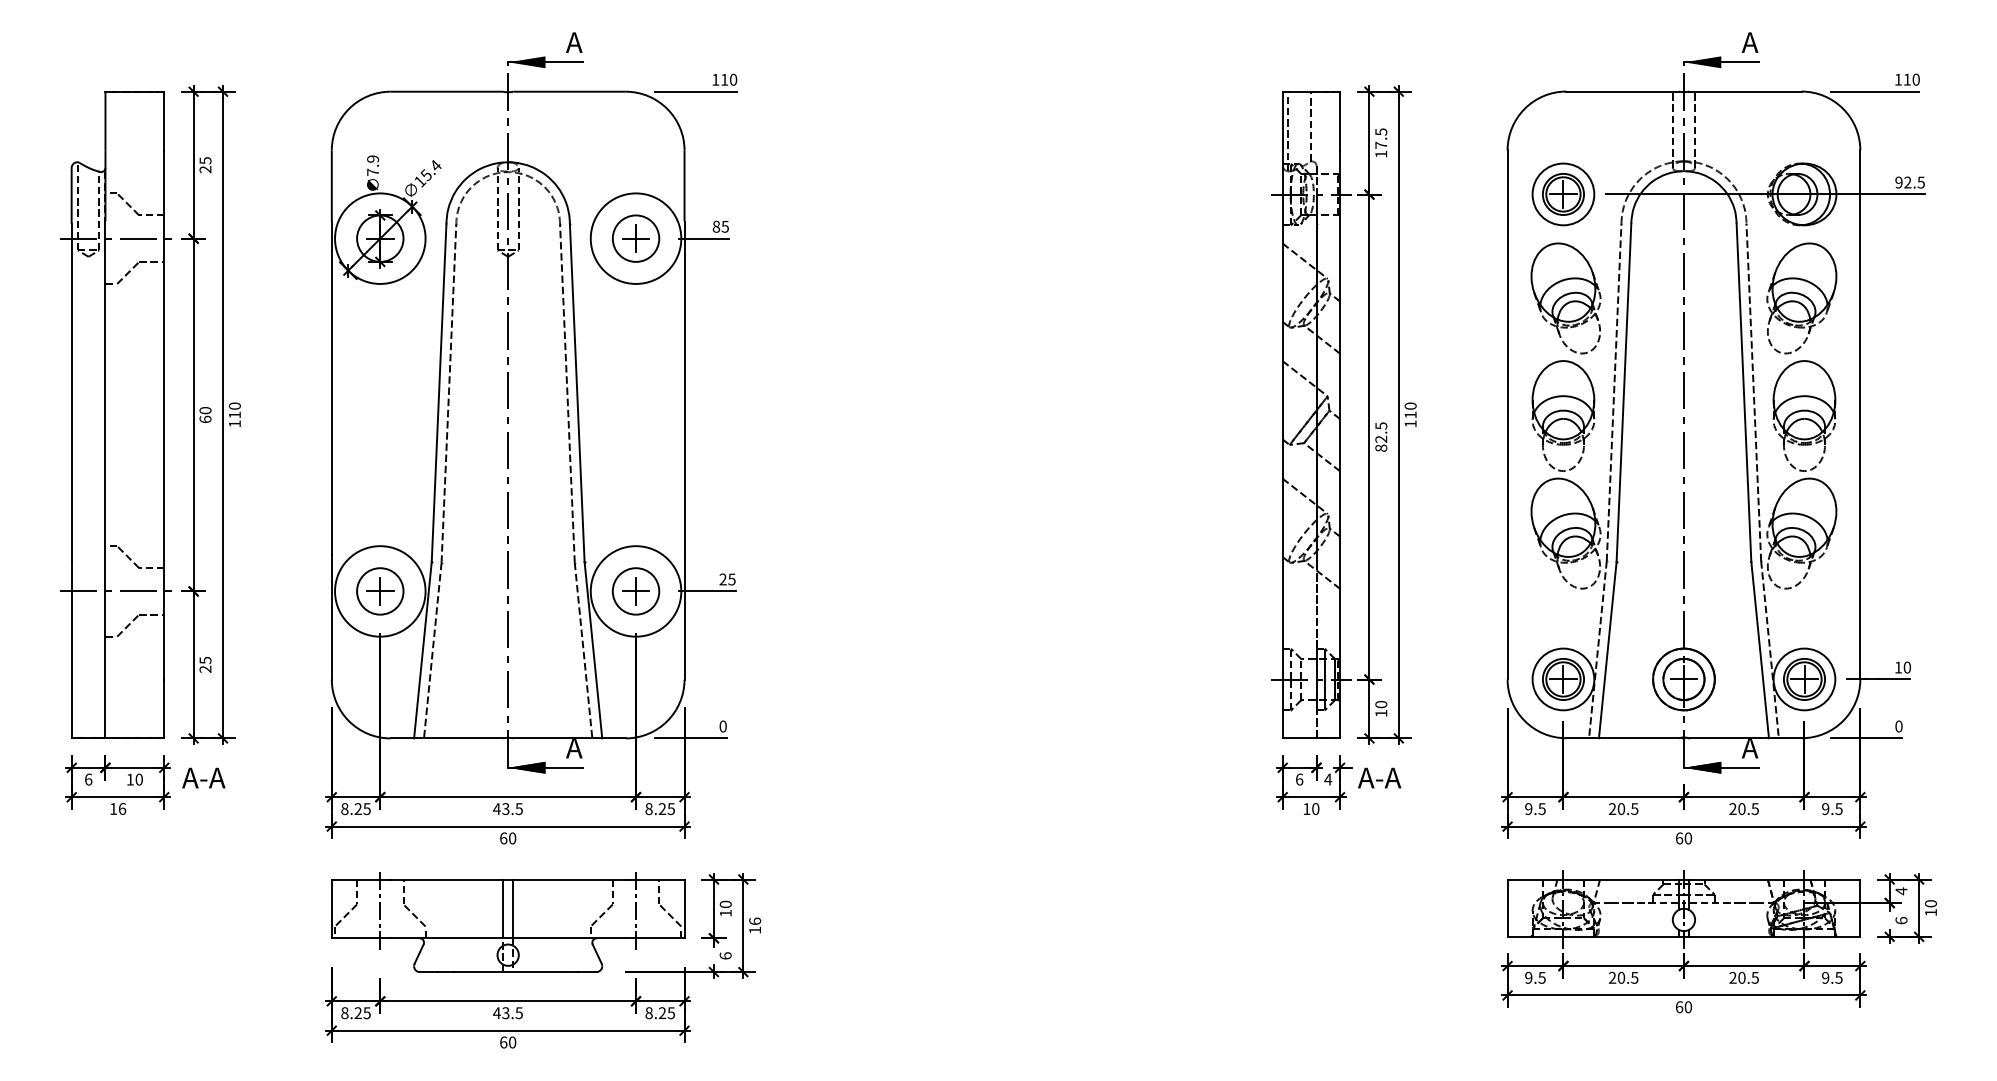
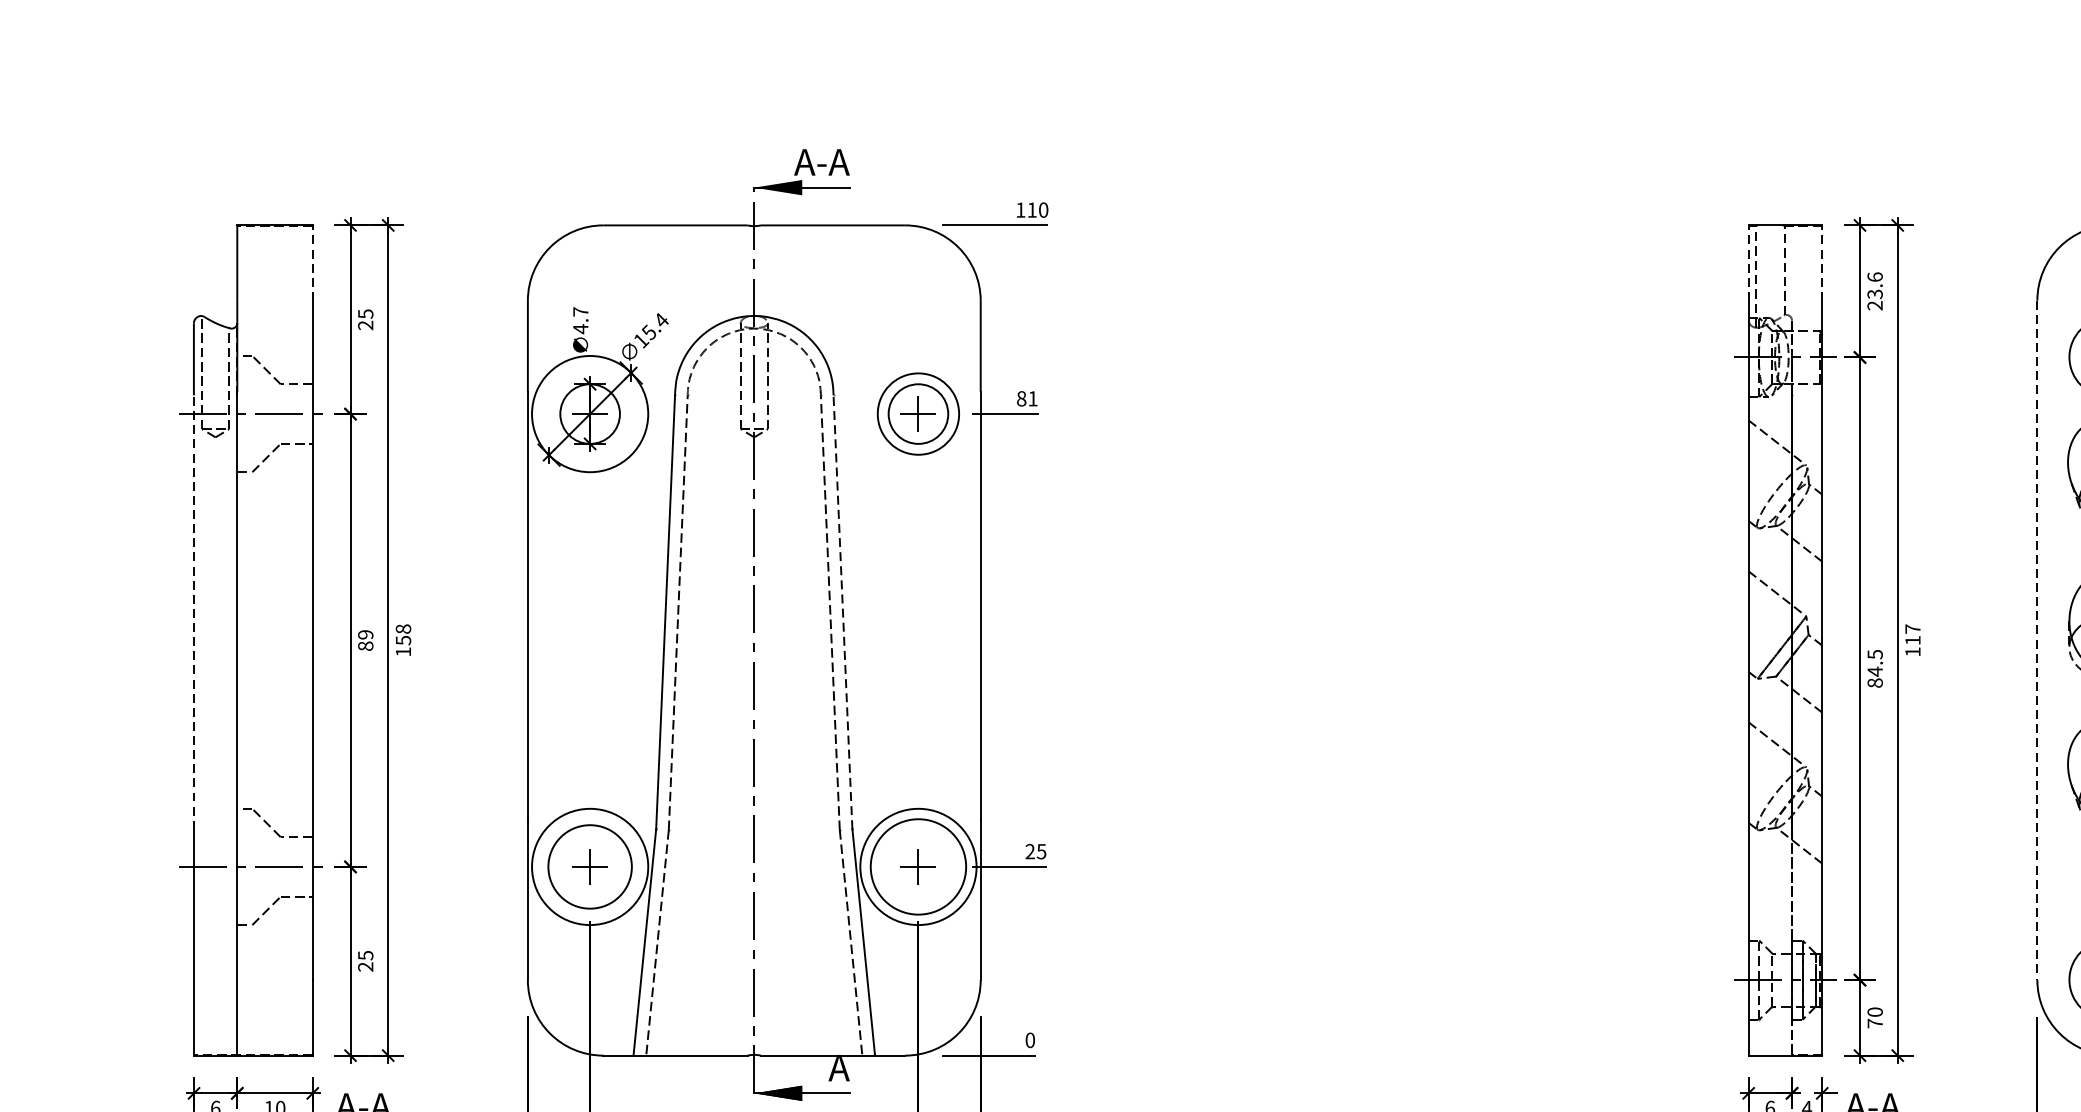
text: (551, 42) -> (809, 162), A -> A-A
line: (164, 120) -> (313, 262), solid -> dashed
line: (1282, 120) -> (1748, 262), solid -> dashed
line: (1340, 120) -> (1822, 262), solid -> dashed
text: (1381, 142) -> (1875, 290), 17.5 -> 23.6
text: (373, 165) -> (581, 320), 7.9 -> 4.7
text: (724, 226) -> (1032, 398), 85 -> 81
circle: (635, 238) -> (917, 413), size x0.7
line: (71, 392) -> (193, 611), solid -> dashed
line: (577, 392) -> (843, 611), solid -> dashed
text: (1410, 405) -> (1912, 628), 110 -> 117
text: (234, 410) -> (402, 634), 110 -> 158
line: (1507, 414) -> (2037, 639), solid -> dashed
text: (205, 415) -> (365, 641), 60 -> 89
text: (1381, 439) -> (1875, 671), 82.5 -> 84.5
circle: (380, 591) -> (590, 867), size x1.4
circle: (635, 591) -> (917, 867), size x1.6
text: (1381, 712) -> (1875, 1022), 10 -> 70

